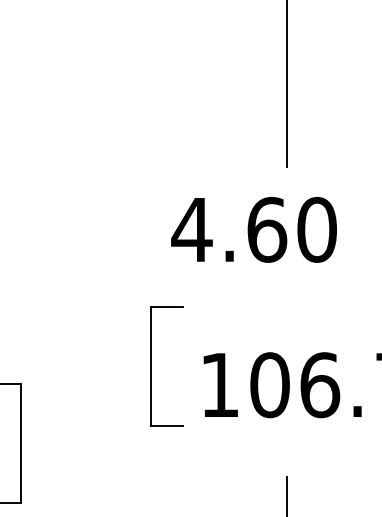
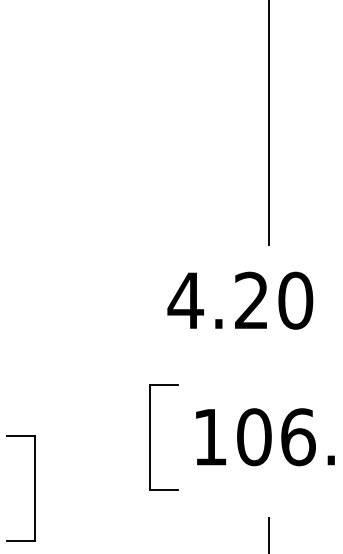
text: (266, 229) -> (251, 300), 4.60 -> 4.20
part: (151, 366) -> (150, 437), moved

